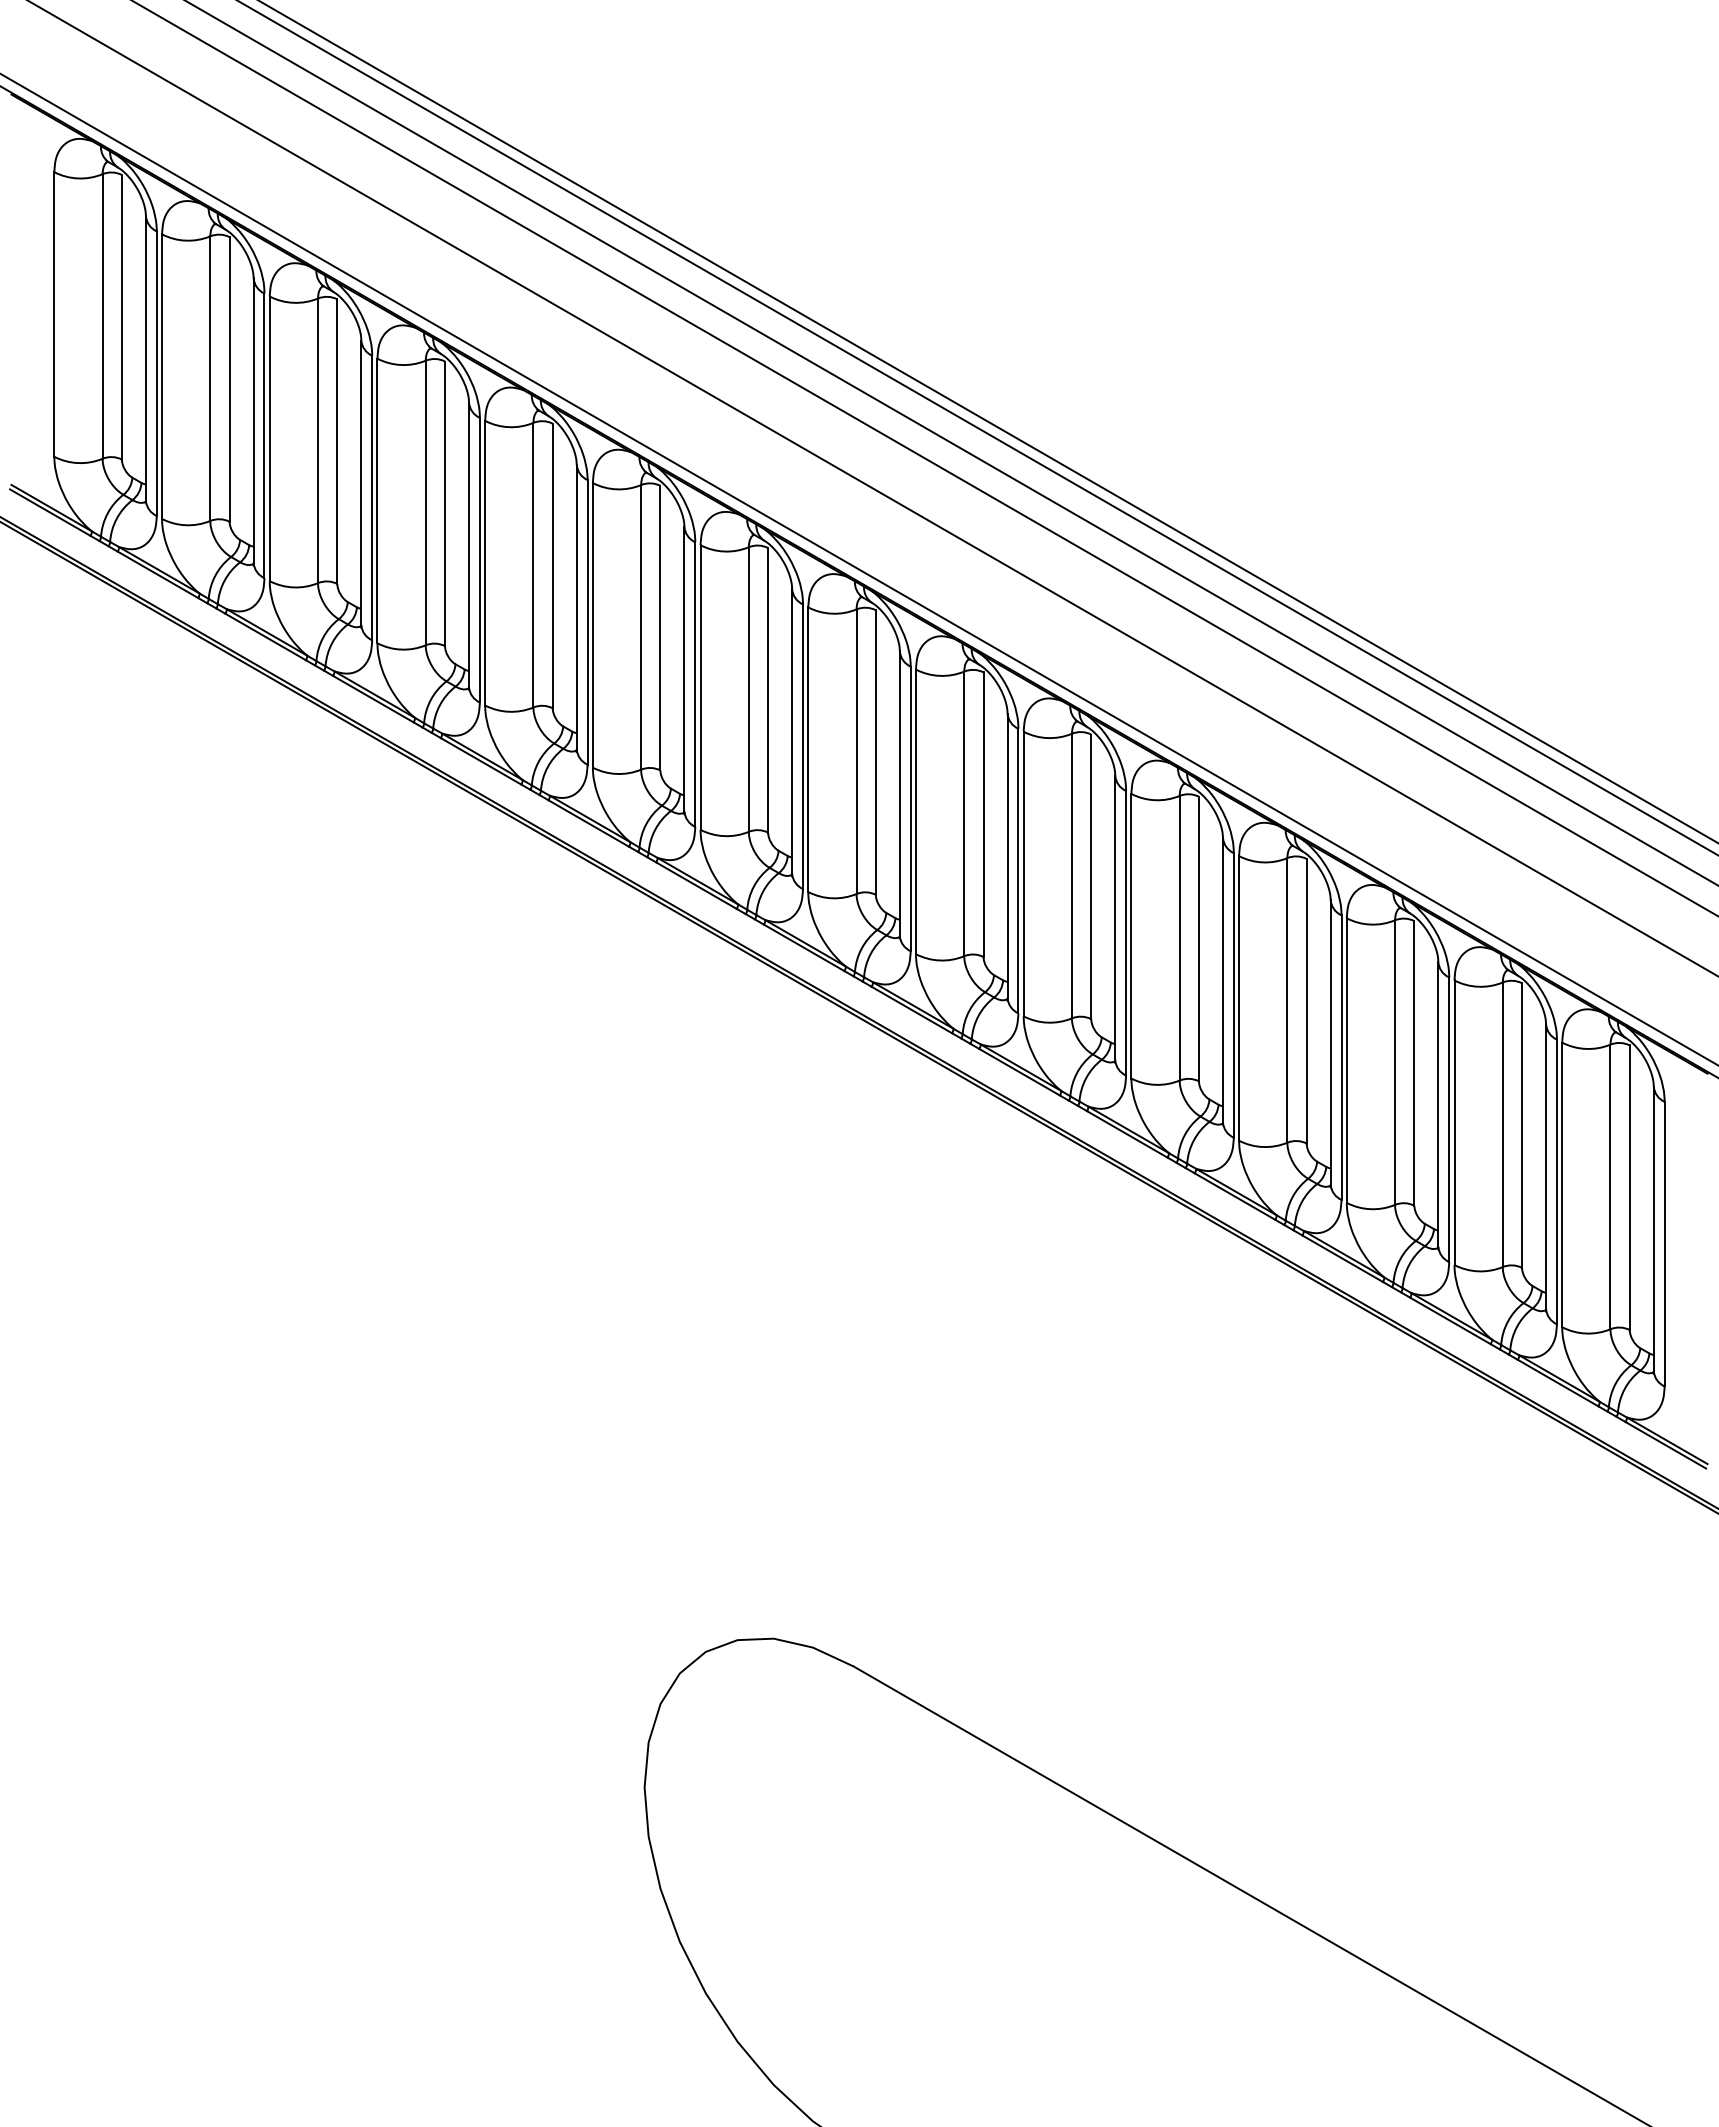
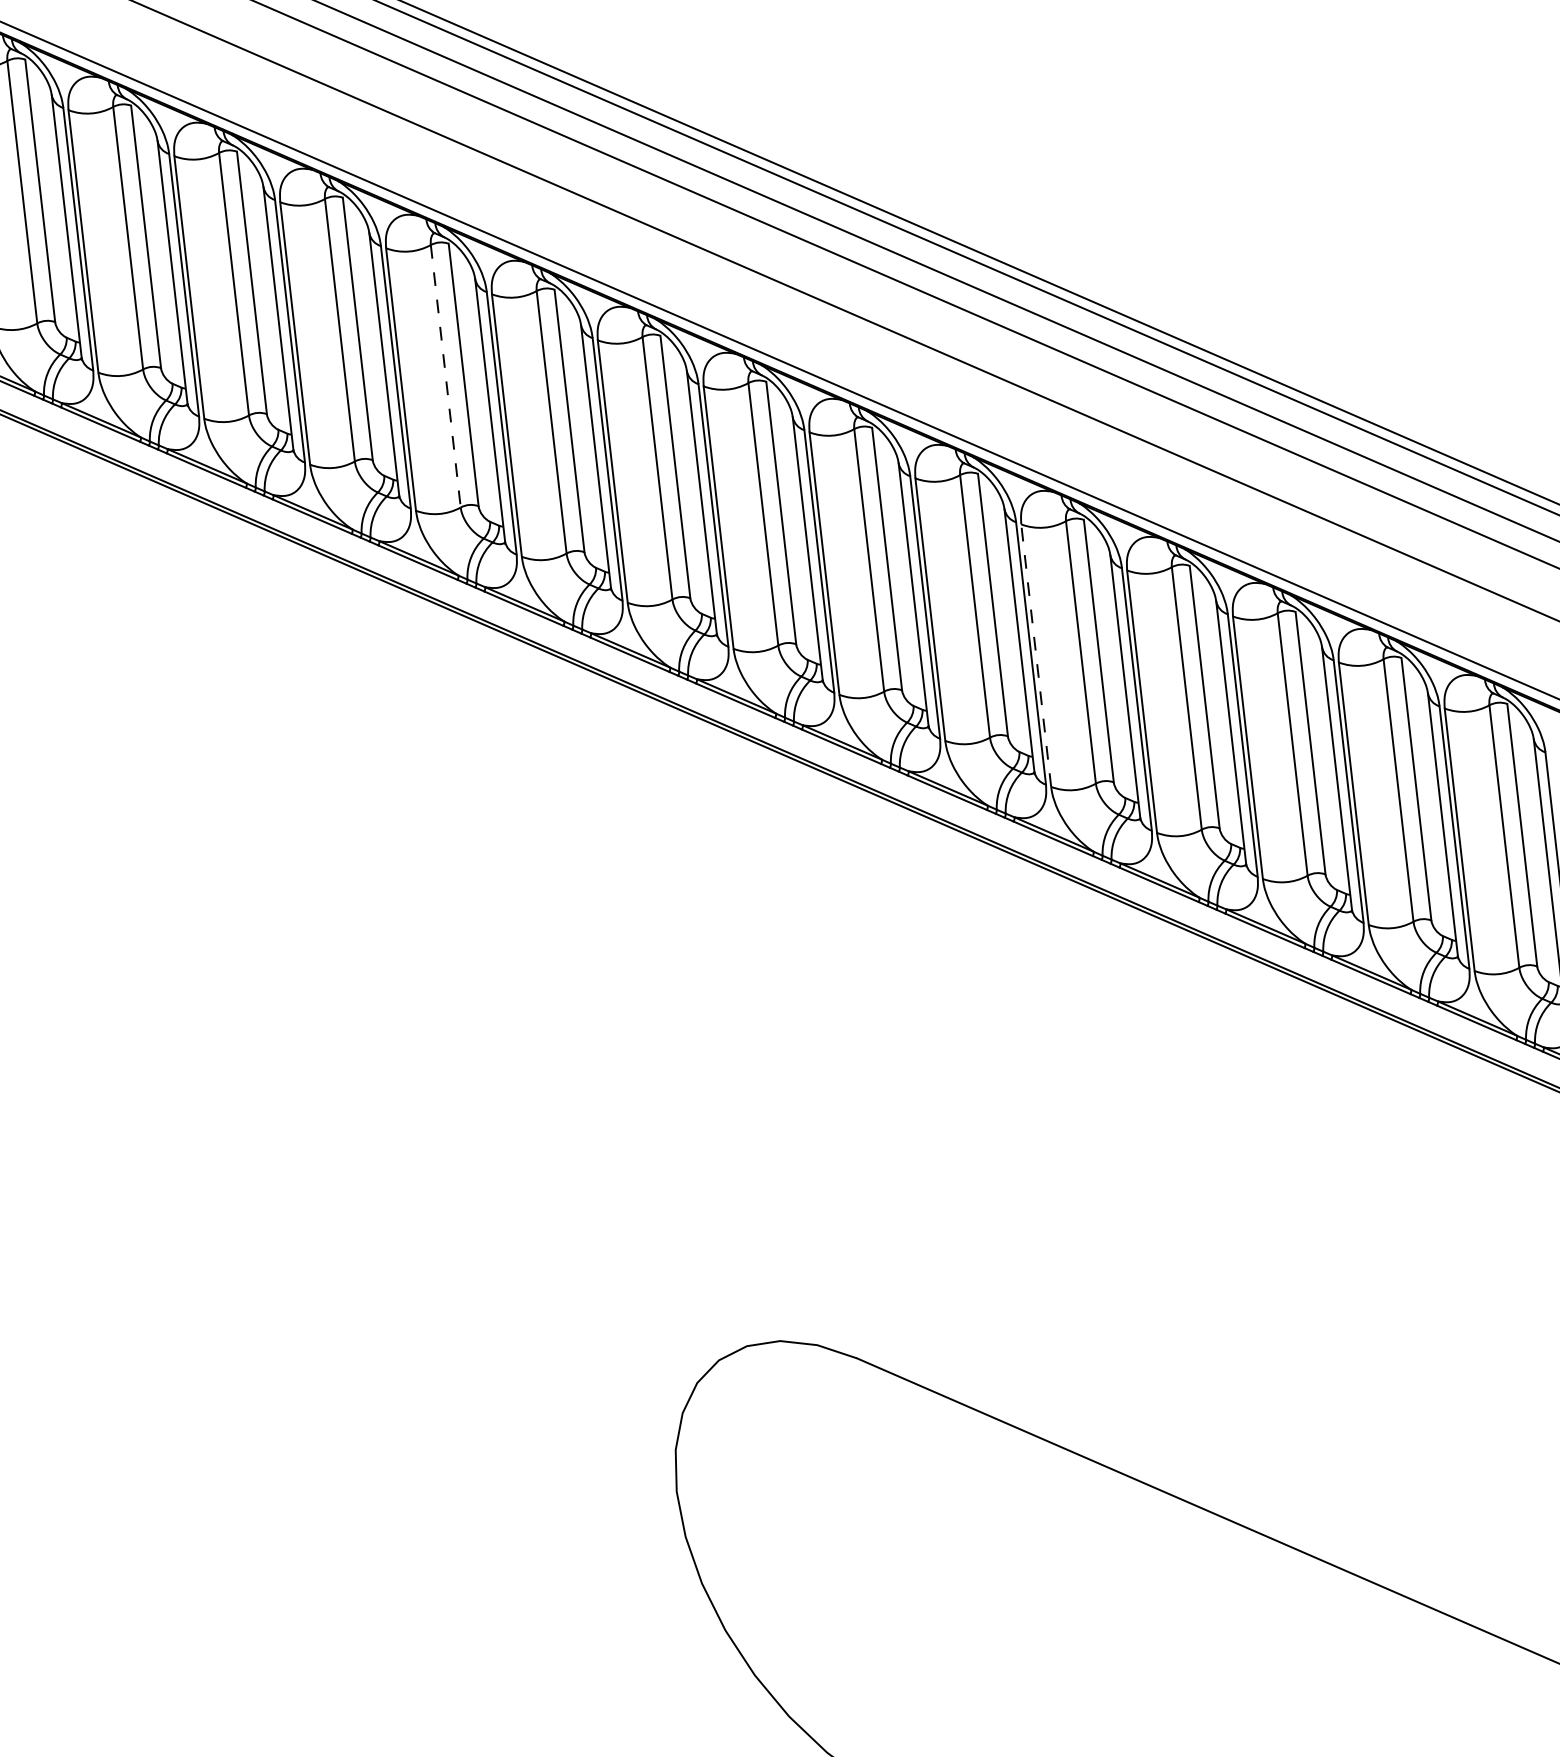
line: (533, 565) -> (445, 376), solid -> dashed
line: (1131, 935) -> (1036, 654), solid -> dashed

